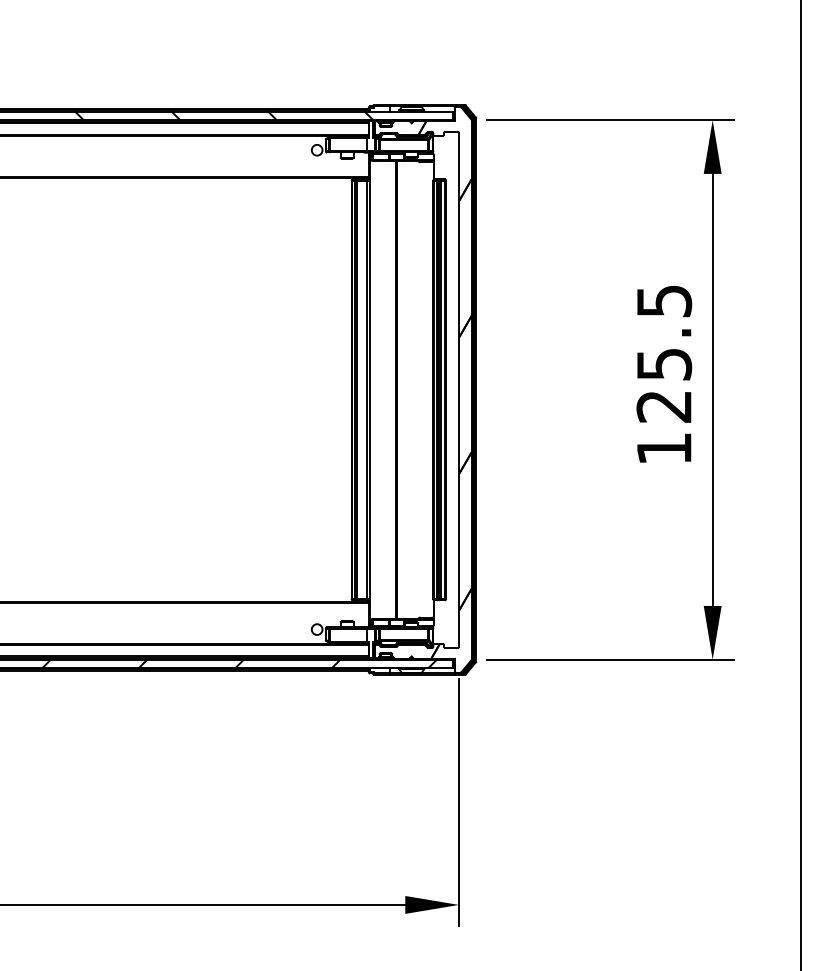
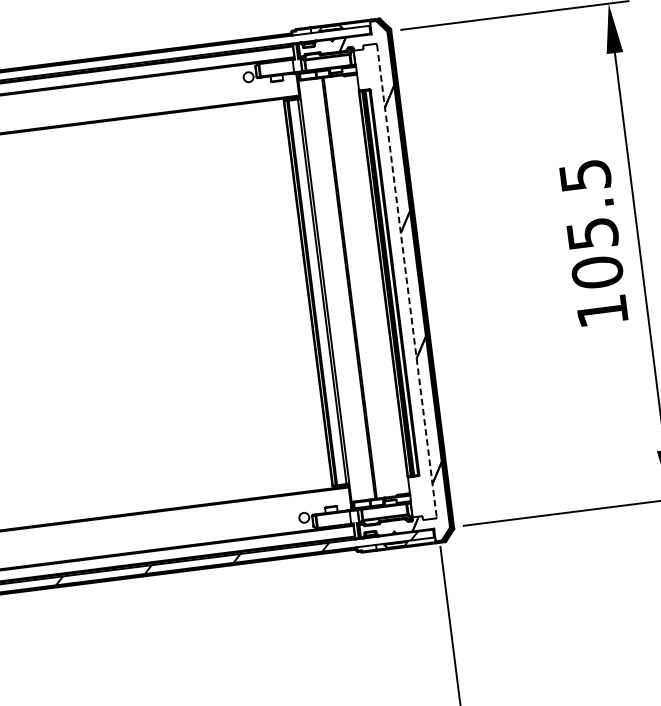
hatch: (224, 115) -> (159, 56), removed
line: (459, 389) -> (407, 280), solid -> dashed
text: (664, 406) -> (597, 272), 125.5 -> 105.5

